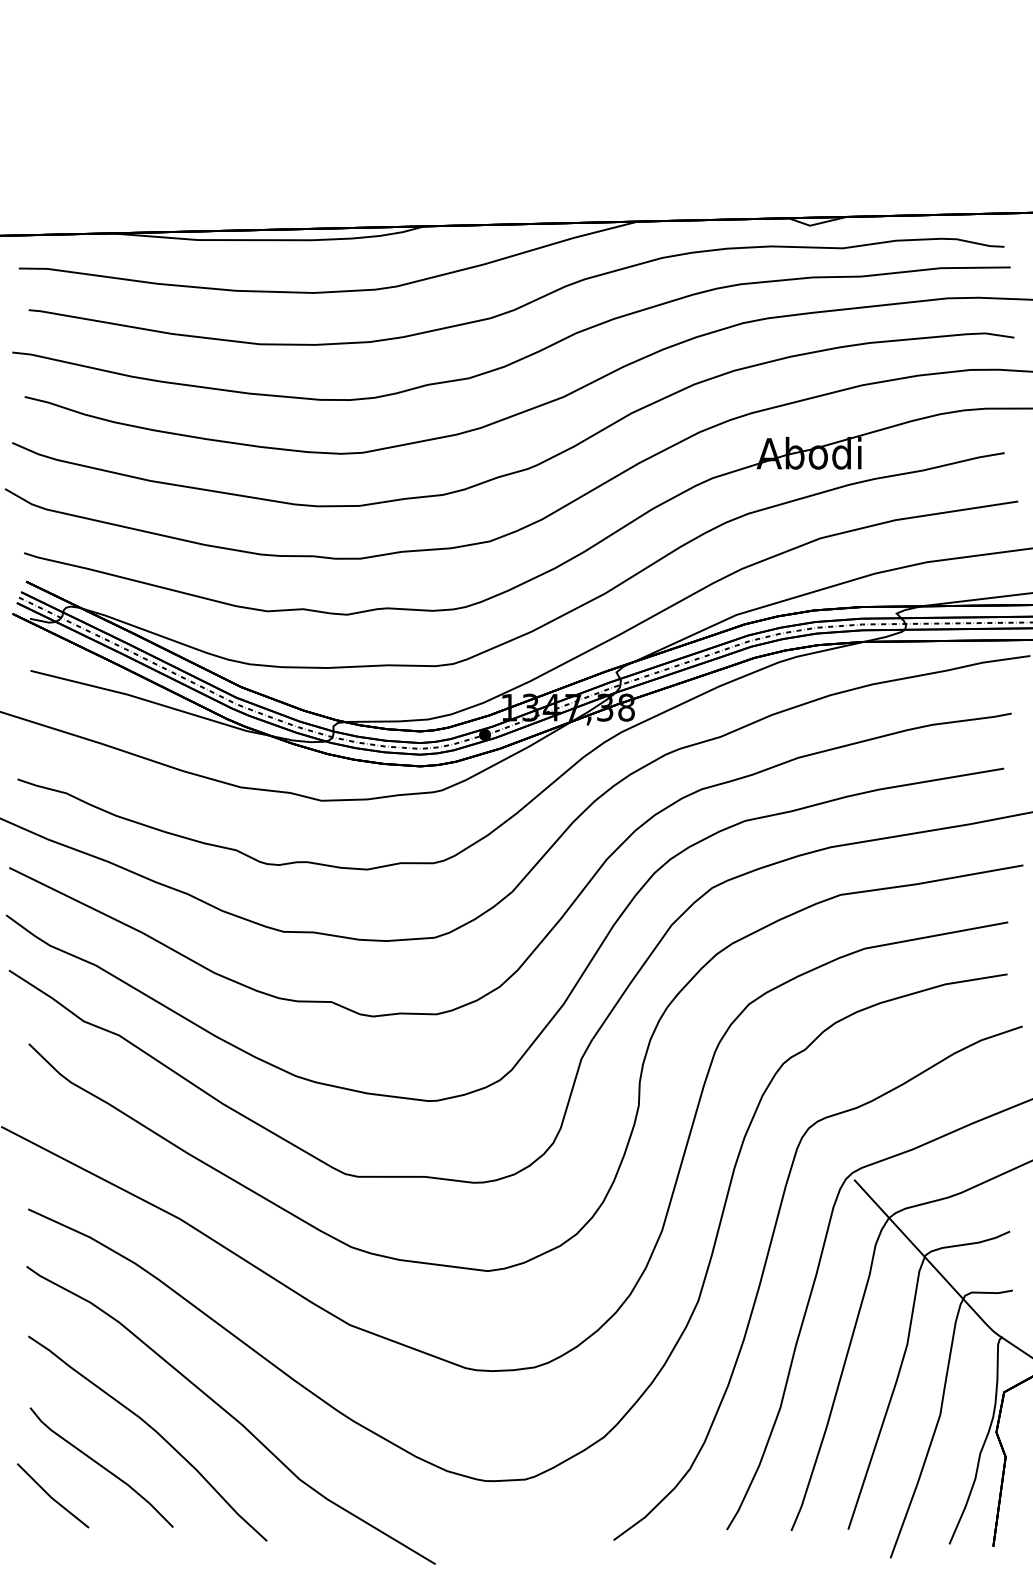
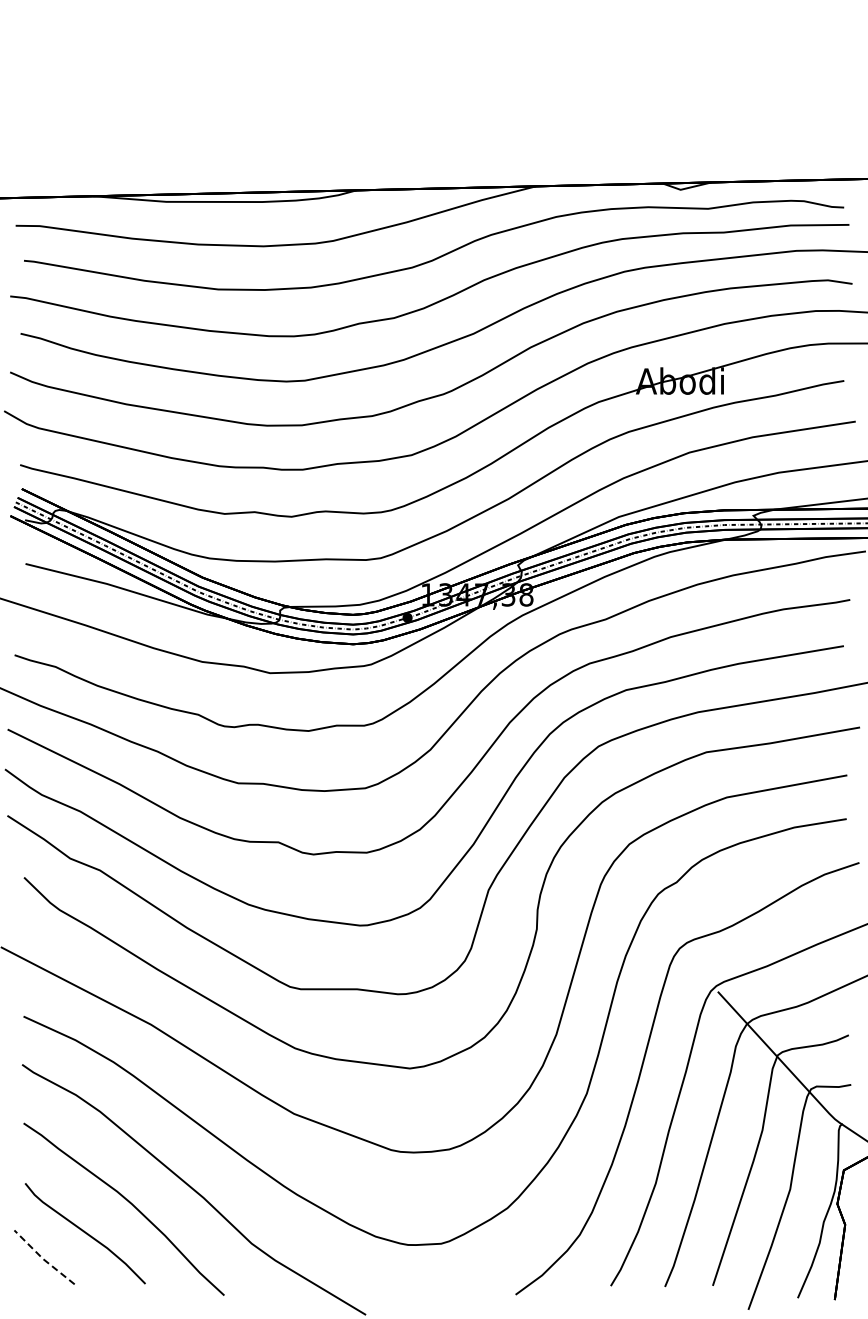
line: (51, 1498) -> (43, 1259), solid -> dashed

